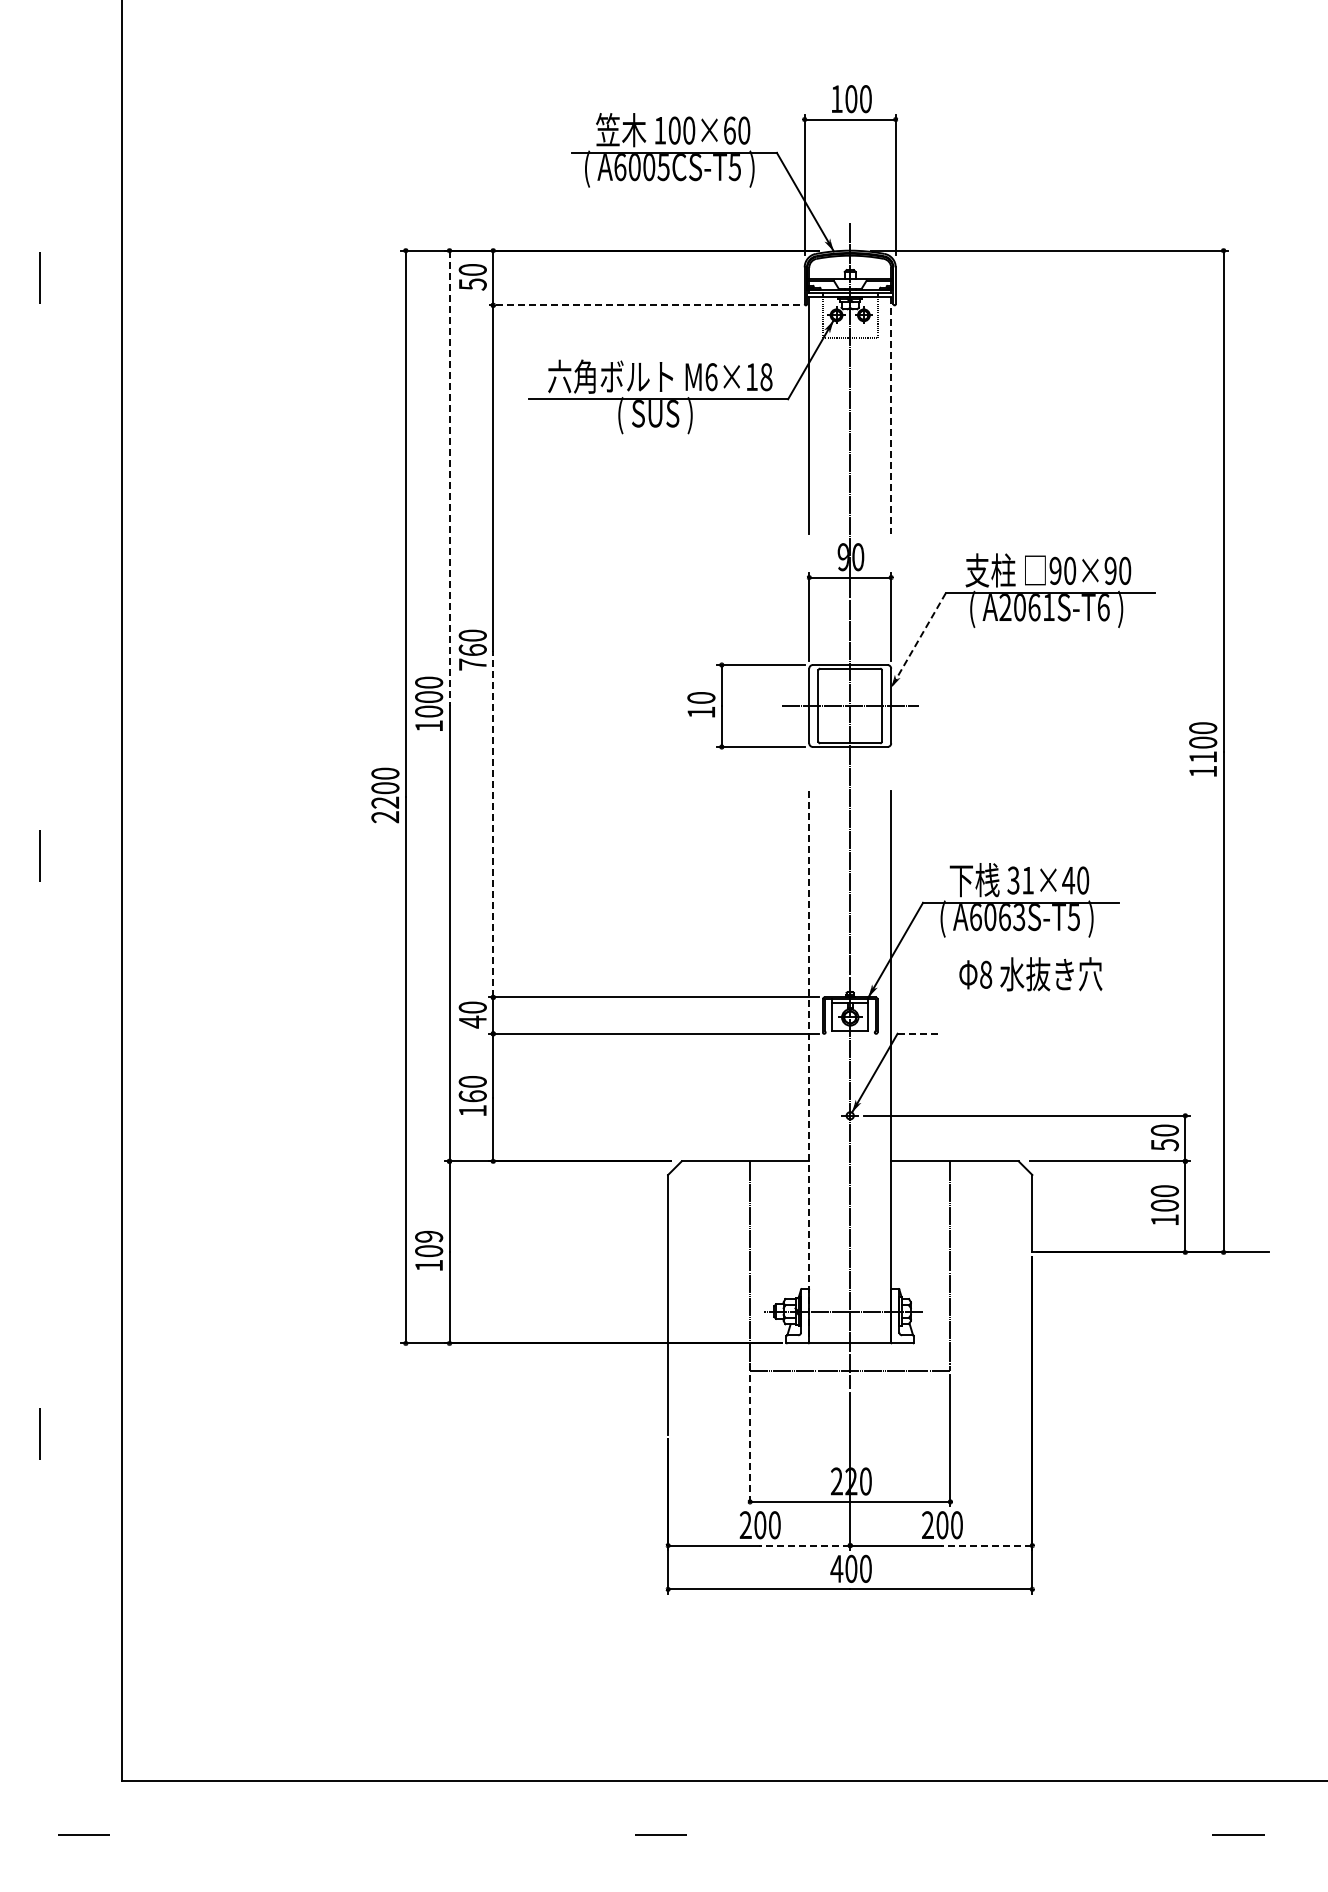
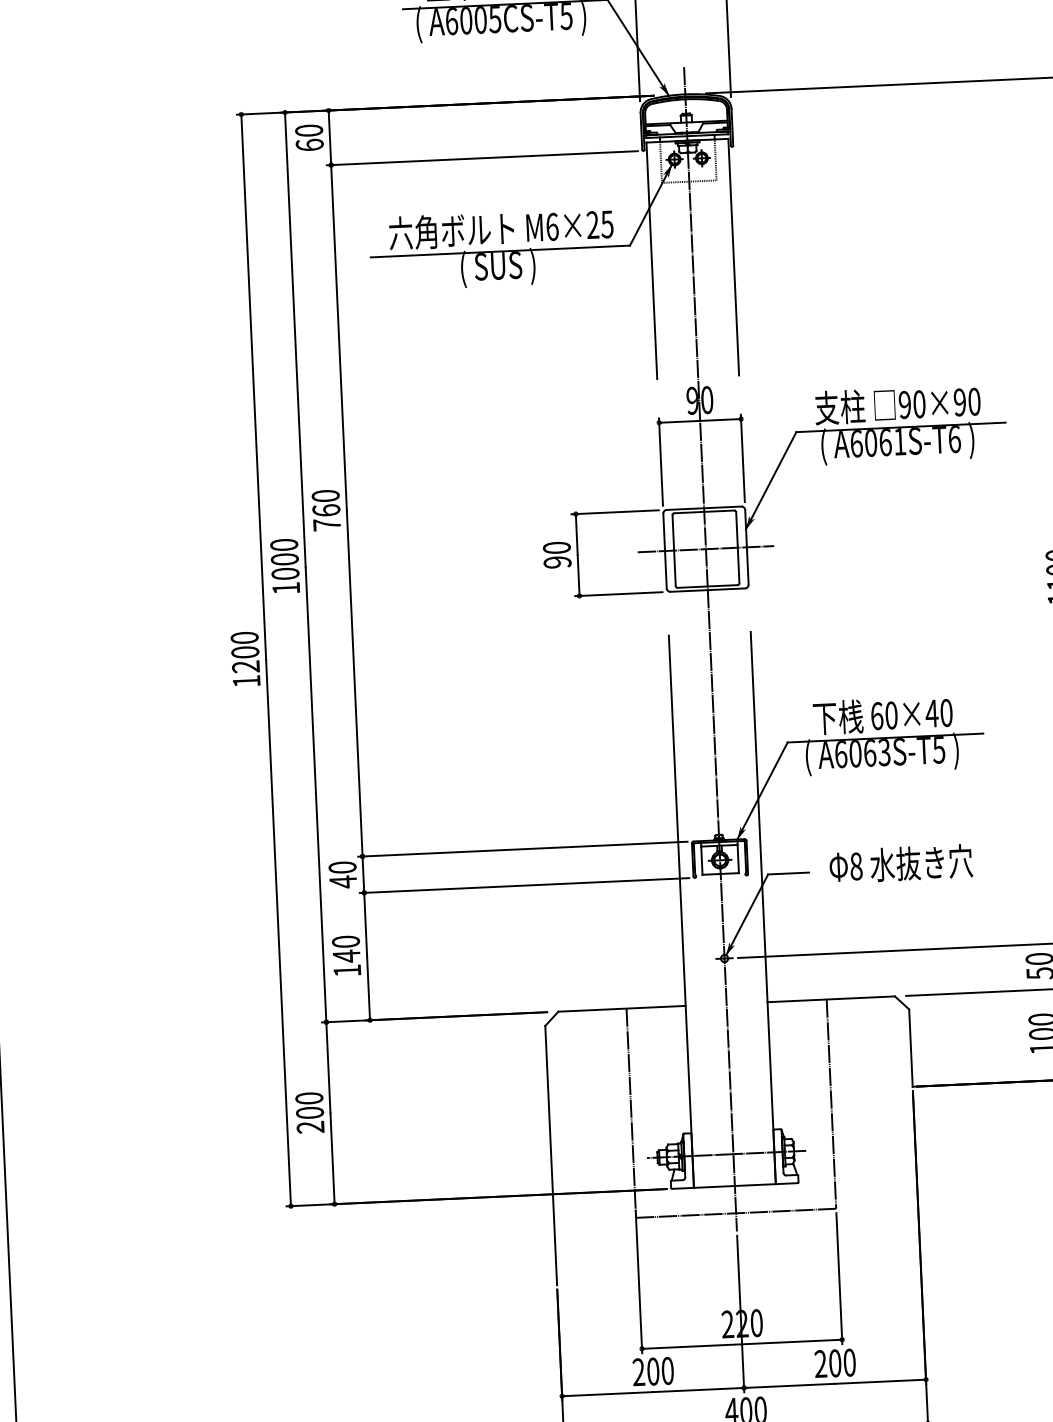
text: (472, 284) -> (309, 145), 50 -> 60
line: (644, 305) -> (482, 158), dashed -> solid
text: (759, 377) -> (600, 225), M6×18 -> M6×25
line: (891, 416) -> (734, 258), dashed -> solid
line: (449, 478) -> (295, 340), dashed -> solid
text: (1005, 607) -> (856, 443), A2061S-T6 -> A6061S-T6
line: (918, 640) -> (771, 480), dashed -> solid
text: (701, 712) -> (557, 562), 10 -> 90
text: (384, 817) -> (245, 681), 2200 -> 1200
line: (493, 823) -> (354, 682), dashed -> solid
text: (1020, 880) -> (883, 715), 31×40 -> 60×40
text: (1030, 974) -> (900, 864), moved
line: (918, 1033) -> (789, 873), dashed -> solid
line: (809, 1067) -> (681, 912), dashed -> solid
text: (472, 1096) -> (346, 956), 160 -> 140
text: (429, 1250) -> (310, 1112), 109 -> 200
line: (750, 1435) -> (639, 1282), dashed -> solid
line: (804, 1545) -> (698, 1389), dashed -> solid
line: (986, 1545) -> (880, 1381), dashed -> solid

